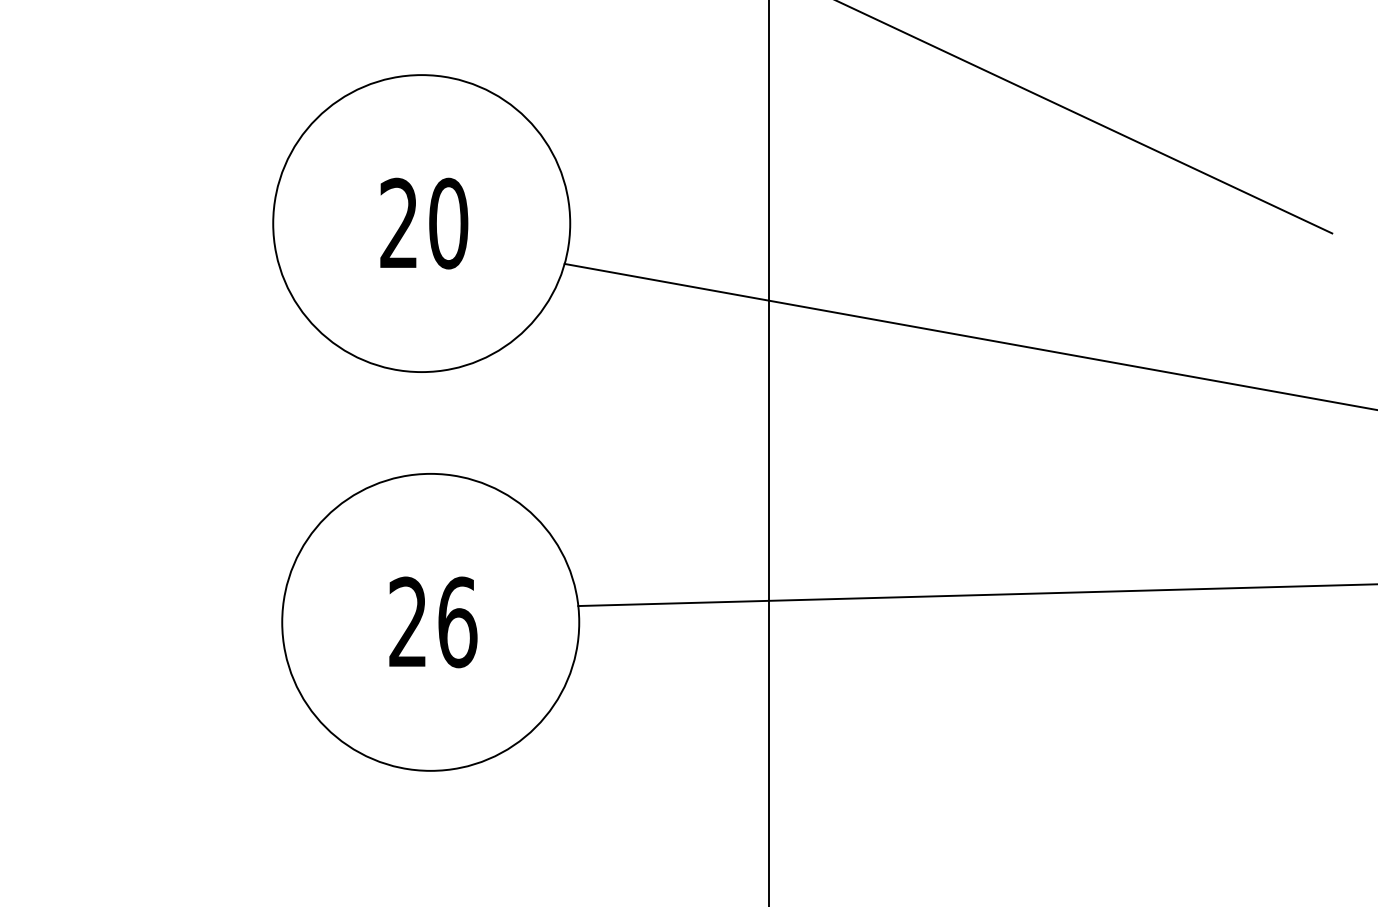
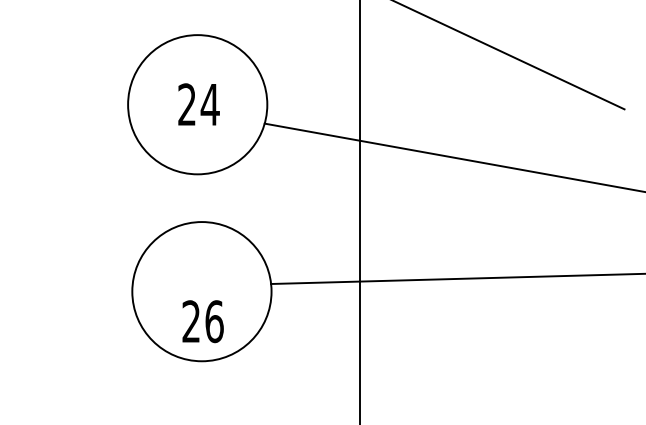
text: (446, 223) -> (209, 104), 20 -> 24
text: (431, 622) -> (202, 321), moved

